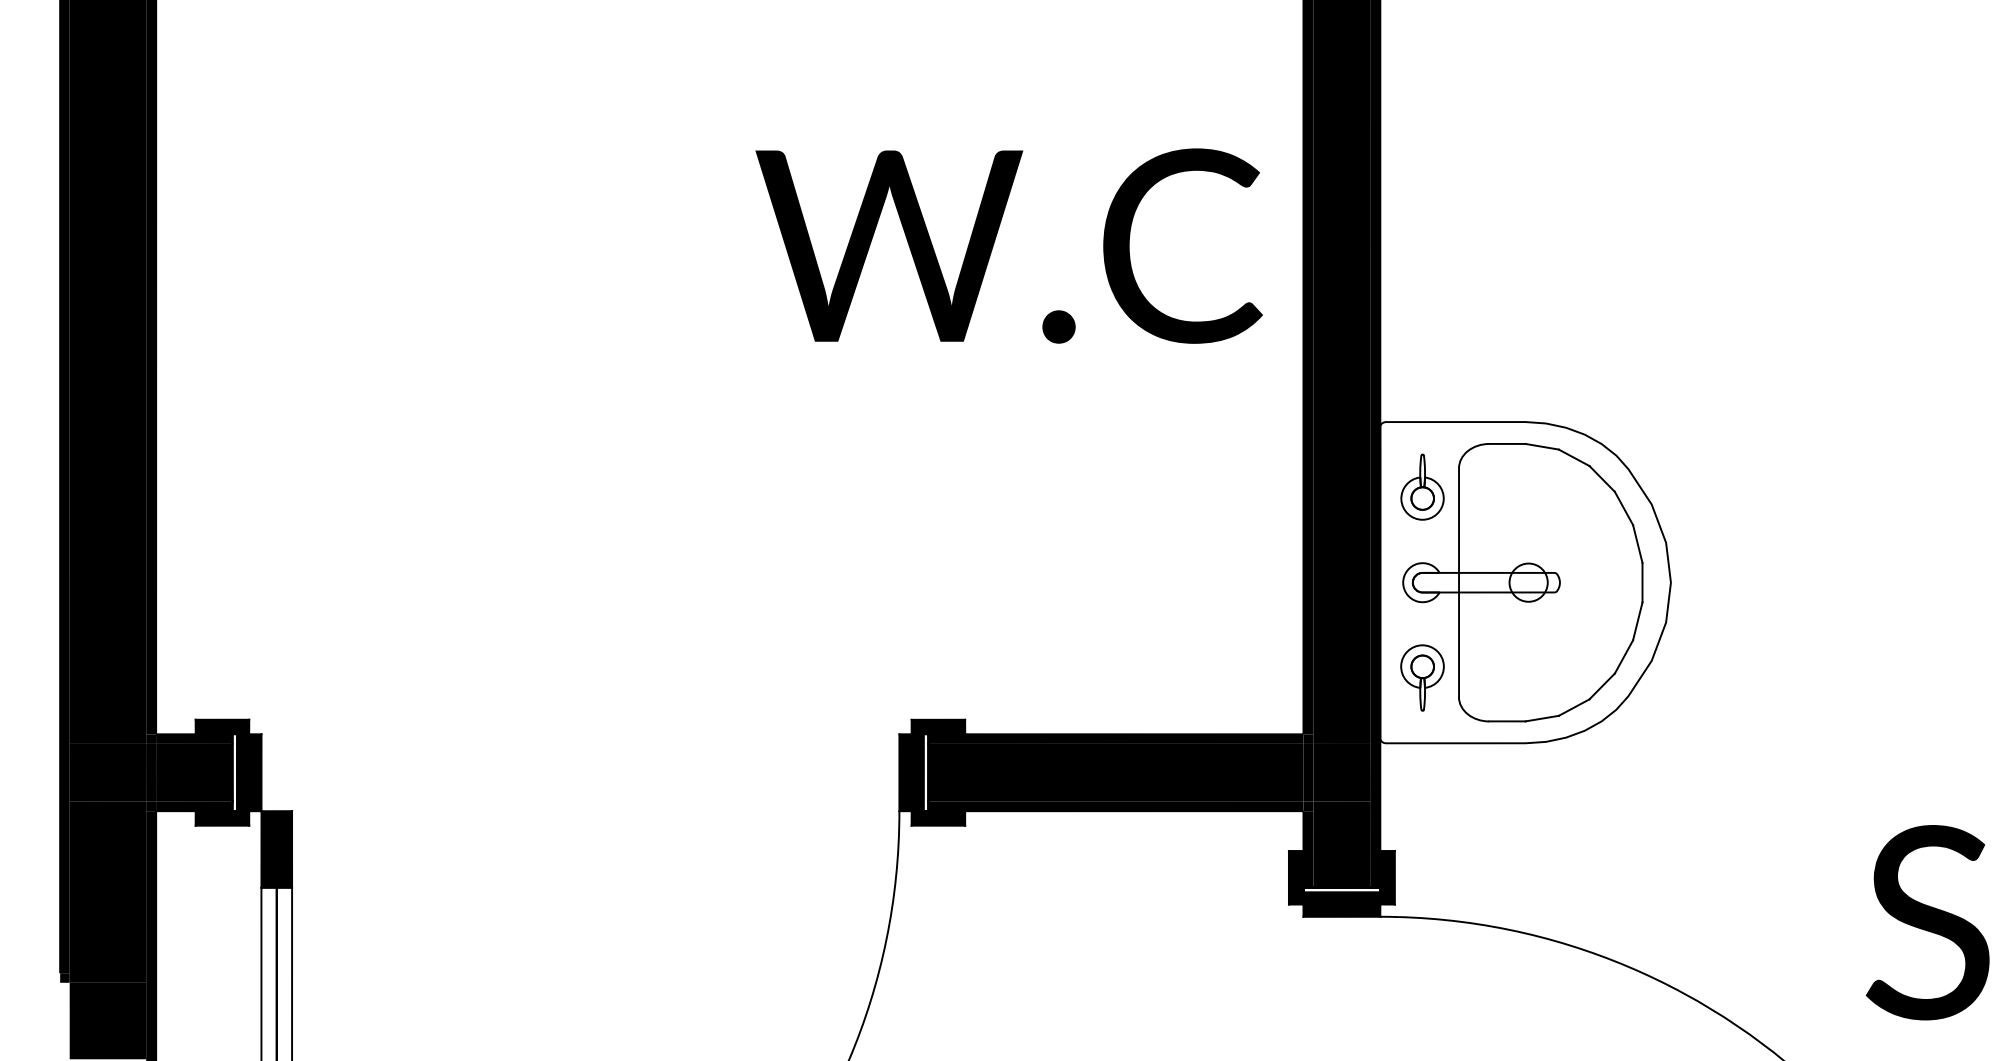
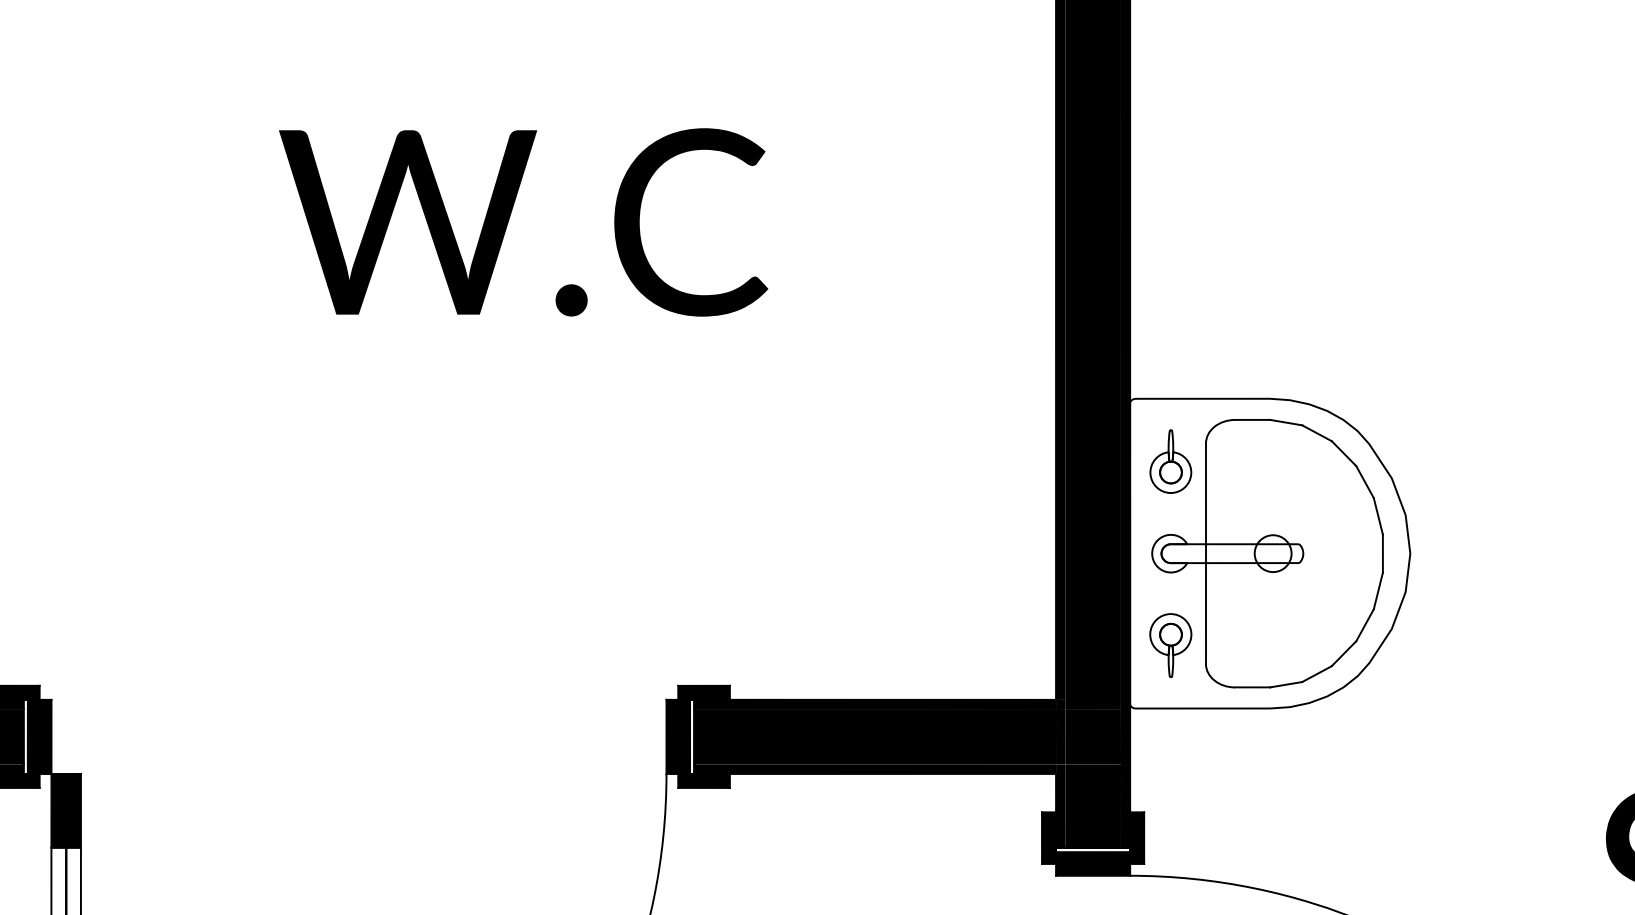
text: (1008, 245) -> (522, 221), moved

